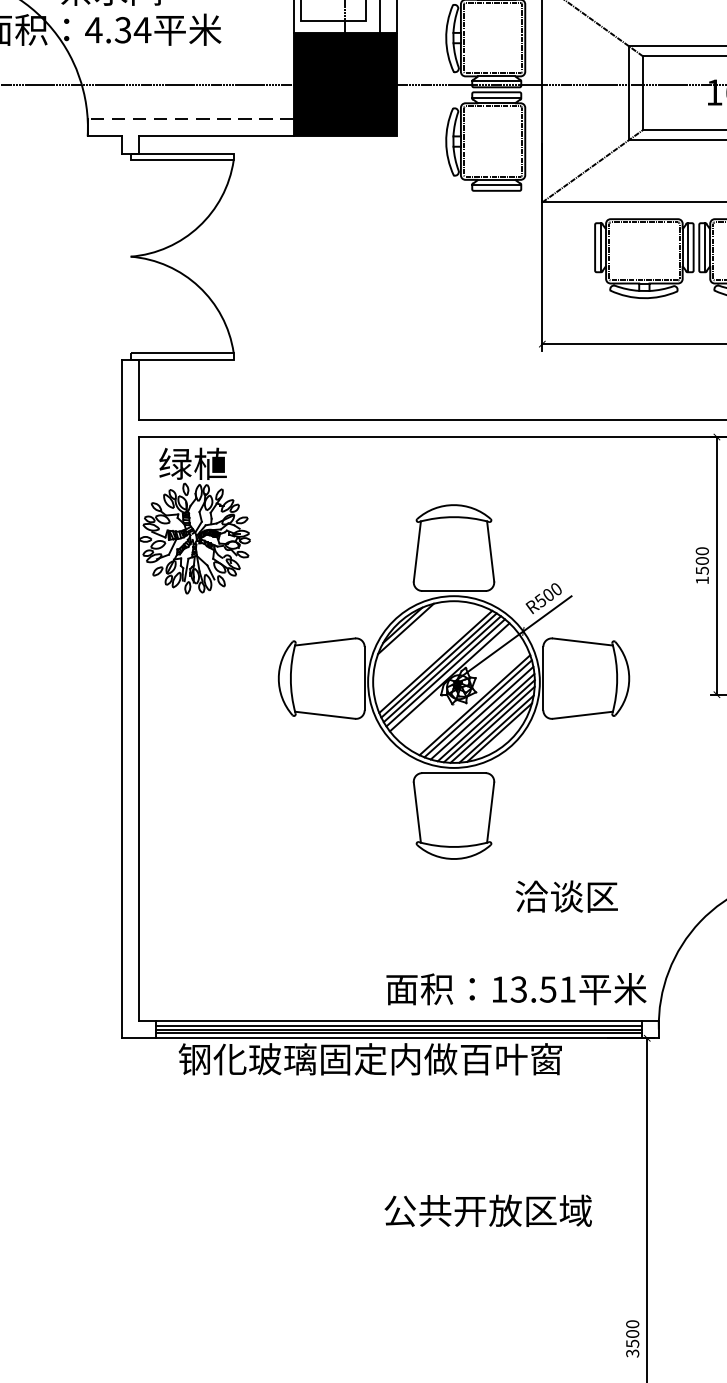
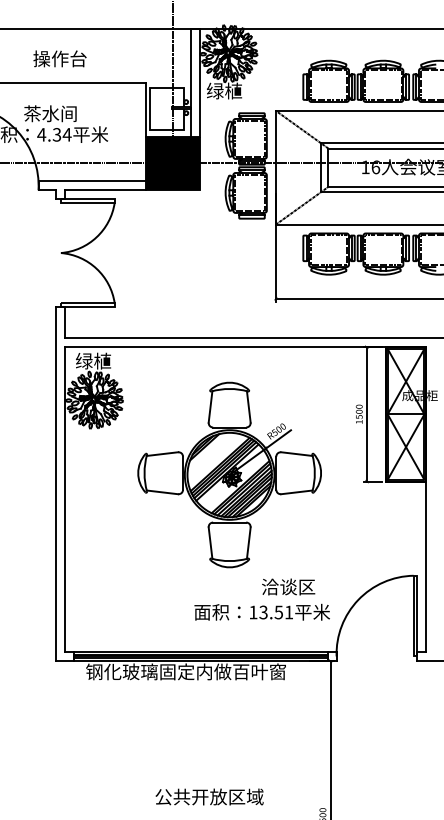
line: (191, 119) -> (92, 181), dashed -> solid
text: (514, 987) -> (261, 611), moved
text: (488, 1209) -> (209, 796), moved

